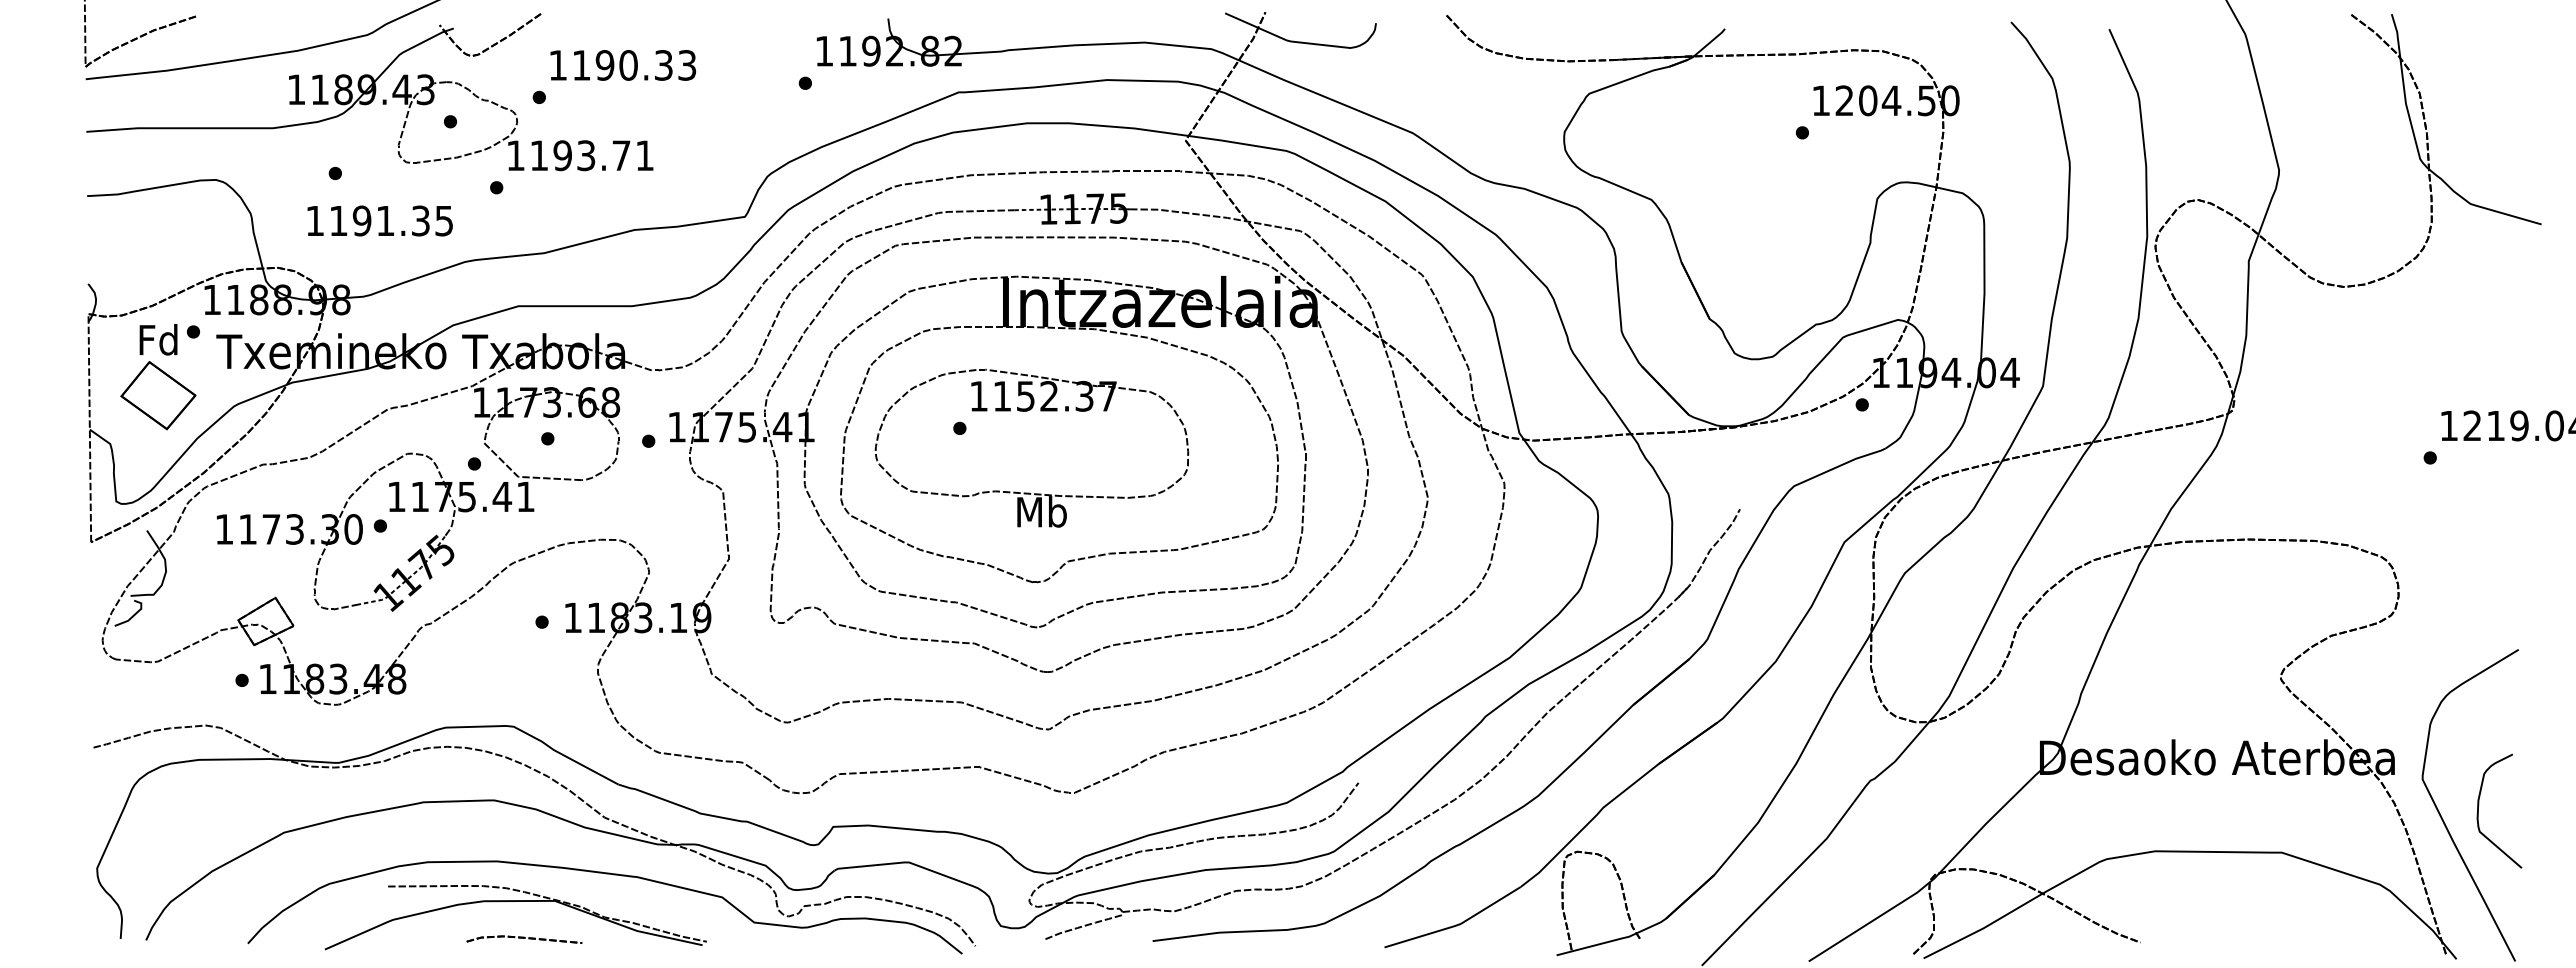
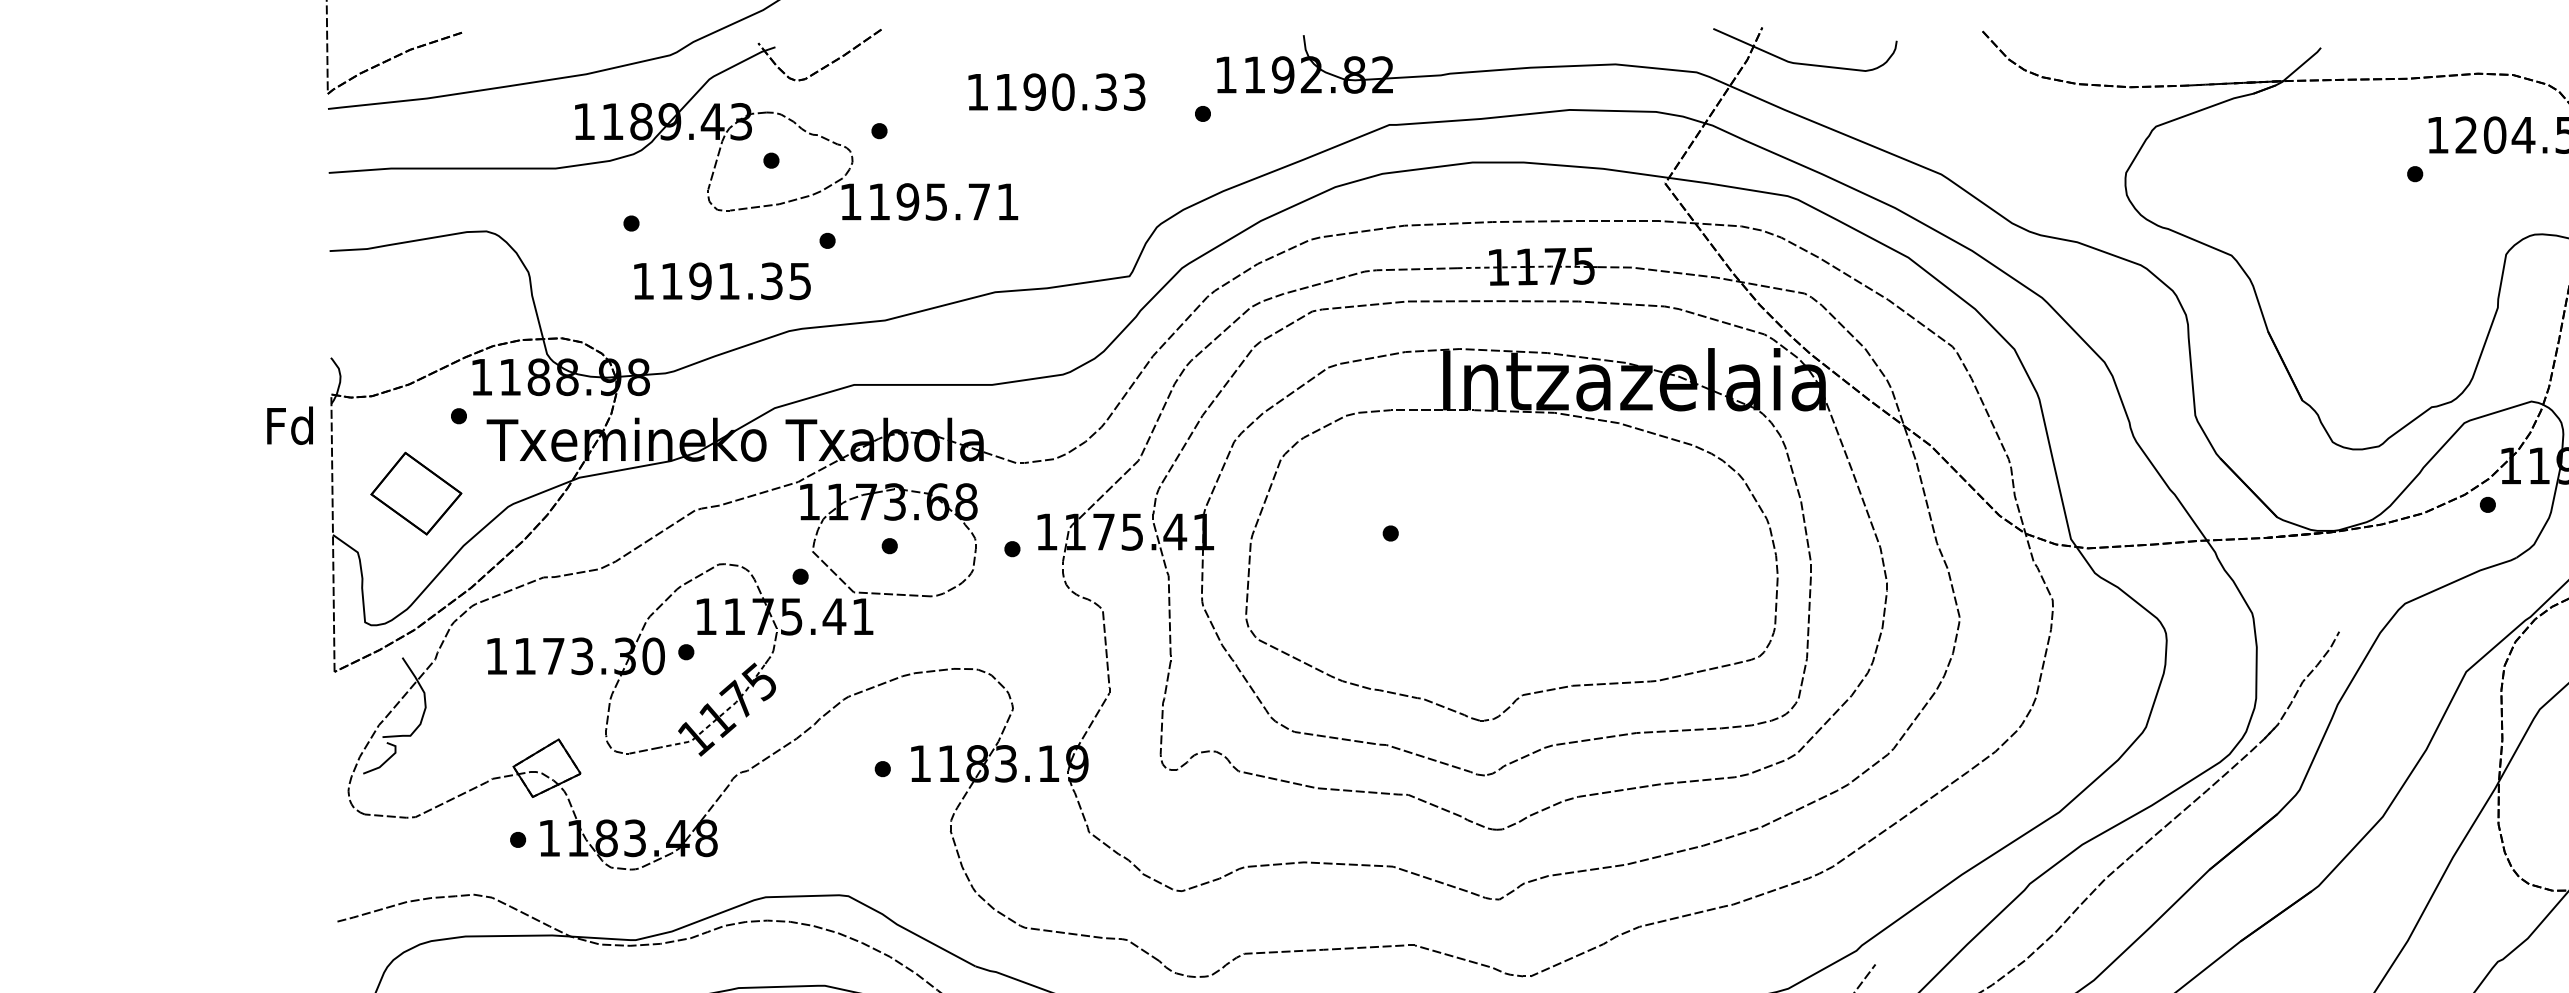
text: (623, 65) -> (1057, 92), moved
text: (586, 155) -> (936, 201), 1193.71 -> 1195.71
text: (379, 220) -> (721, 280), moved
text: (158, 339) -> (289, 425), moved
part: (1027, 411) -> (1472, 512), removed

